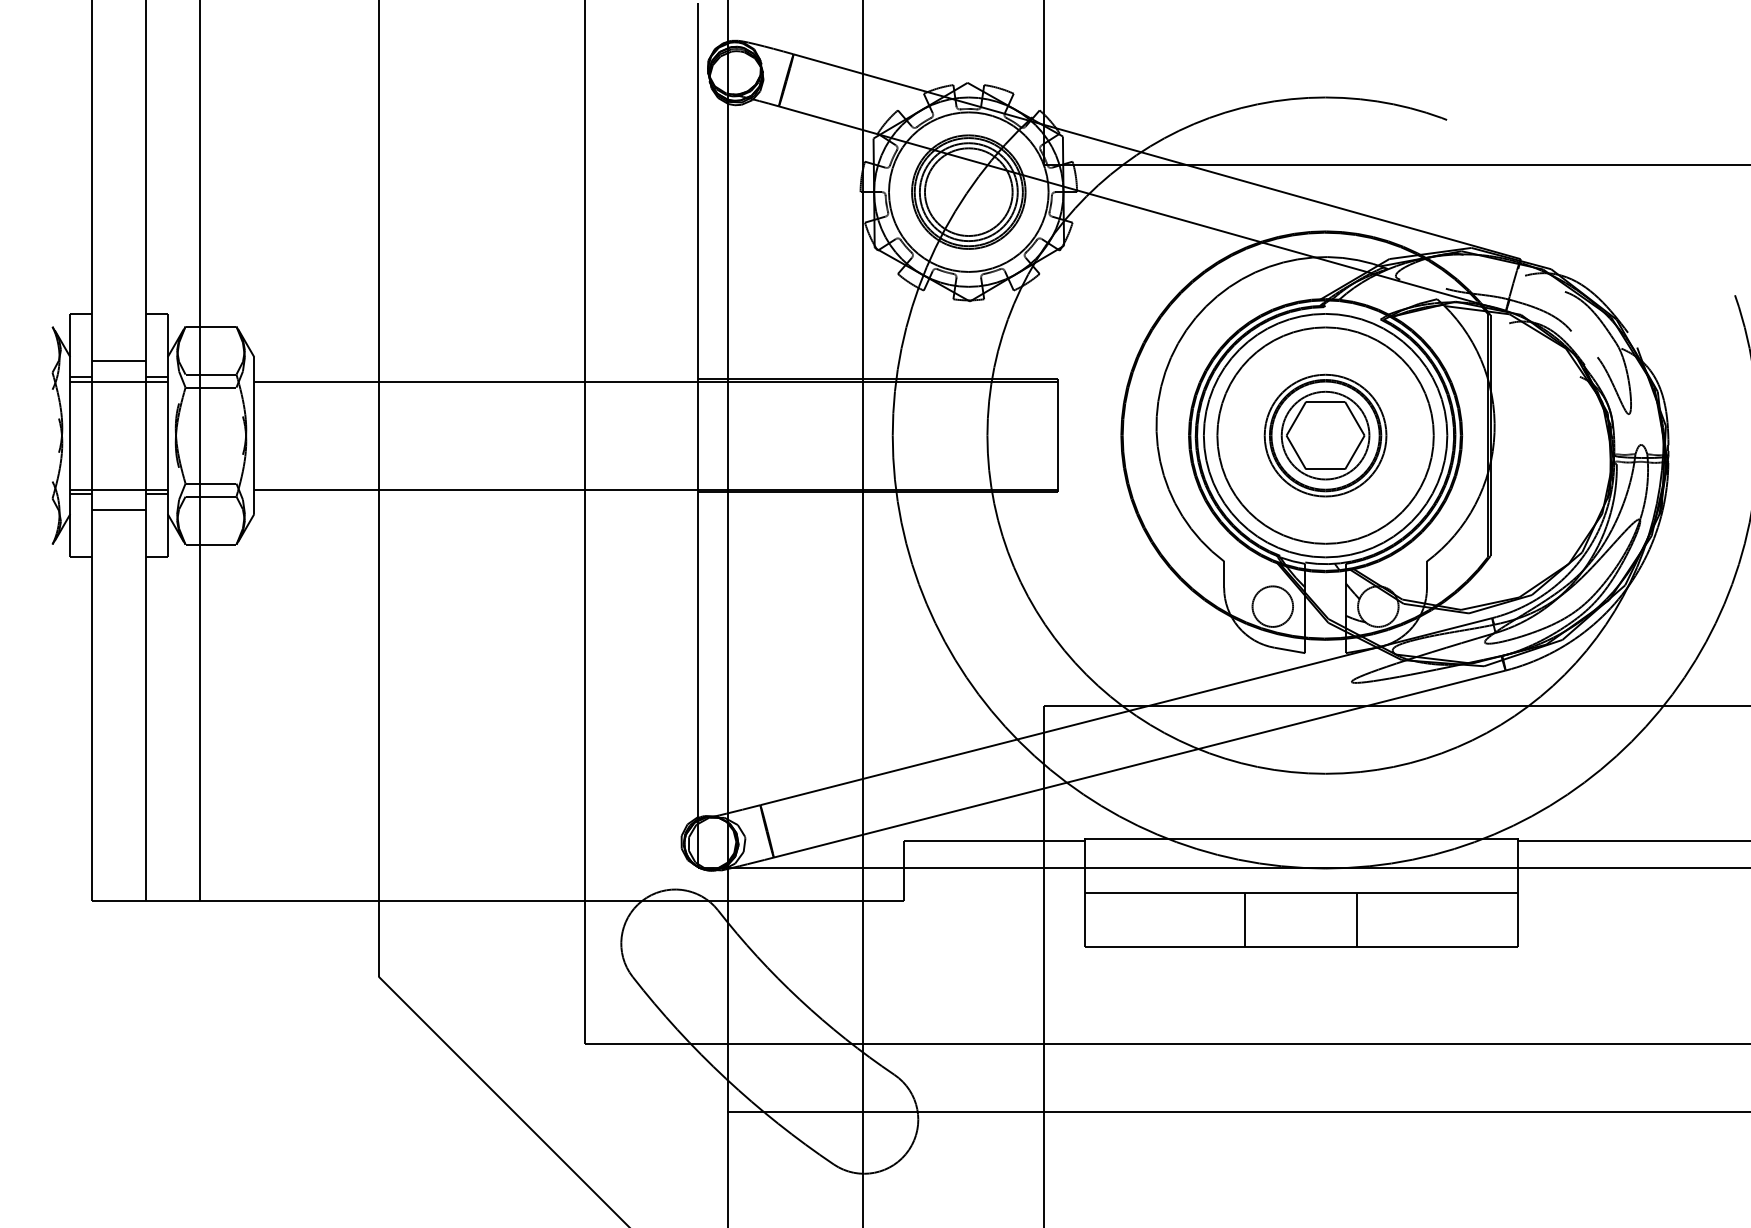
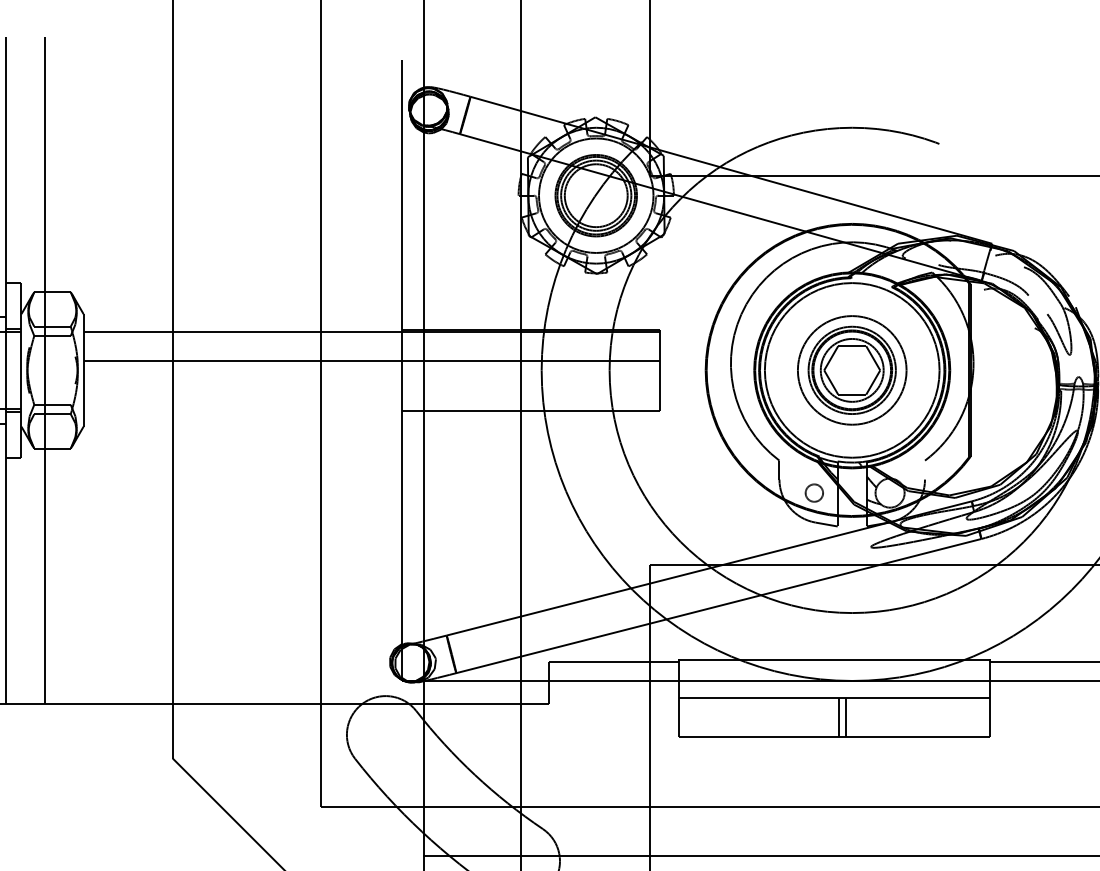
circle: (1325, 435) -> (852, 370), size x0.7
line: (655, 489) -> (371, 360), moved
line: (1427, 574) -> (925, 470), removed
circle: (1272, 606) -> (814, 493), size x0.6
line: (1245, 919) -> (839, 717), moved
line: (1357, 919) -> (846, 717), moved

